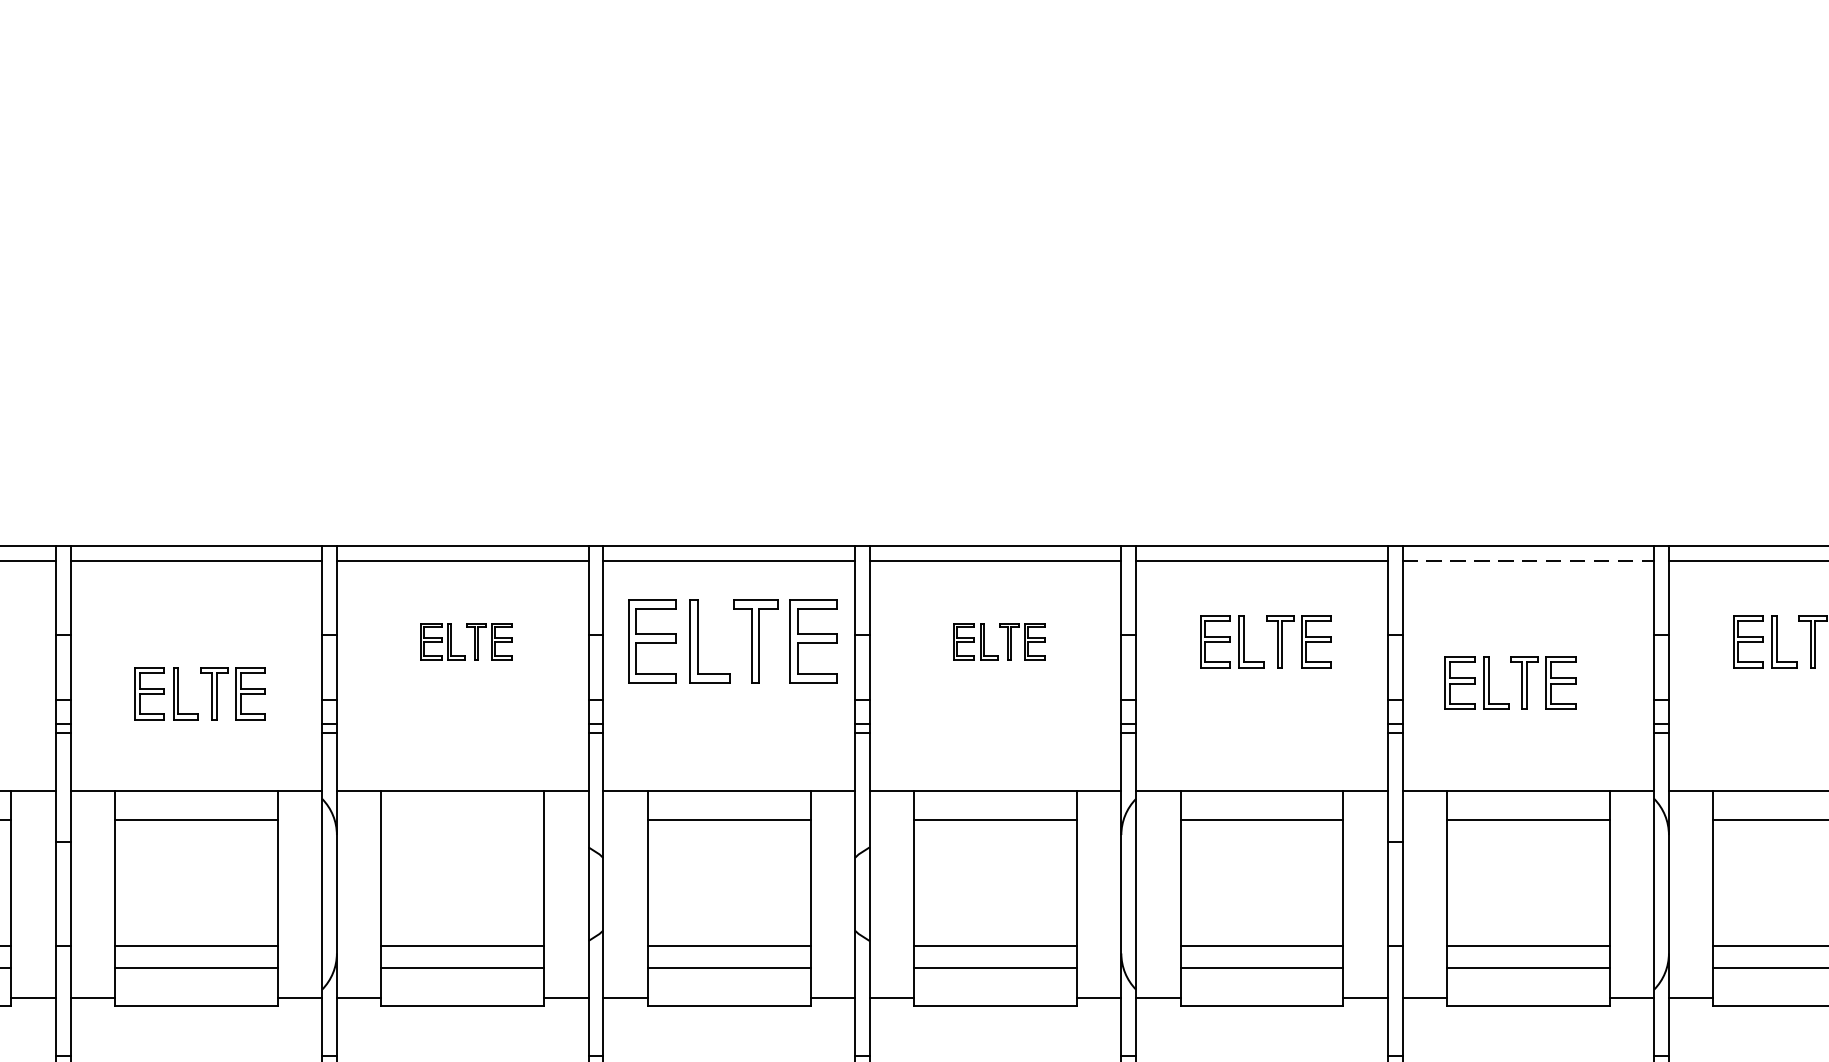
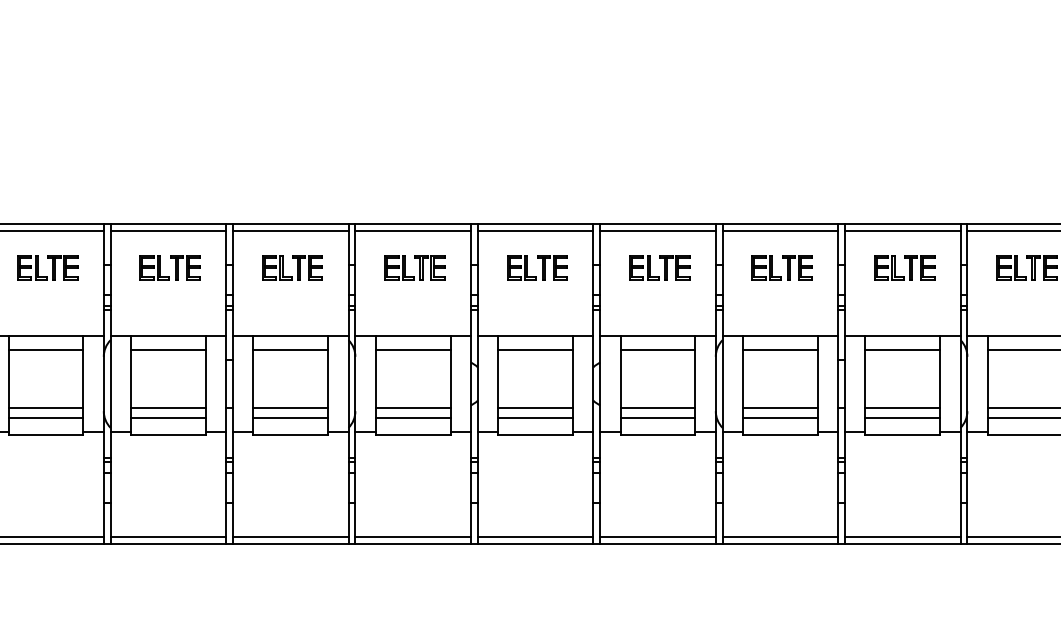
line: (1527, 562) -> (902, 231), dashed -> solid
part: (465, 640) -> (414, 267), size x1.43
part: (733, 640) -> (537, 267), size x0.62
part: (998, 640) -> (659, 267), size x1.43
part: (1510, 682) -> (904, 267), moved
part: (200, 692) -> (292, 267), moved
line: (461, 821) -> (412, 350), added

